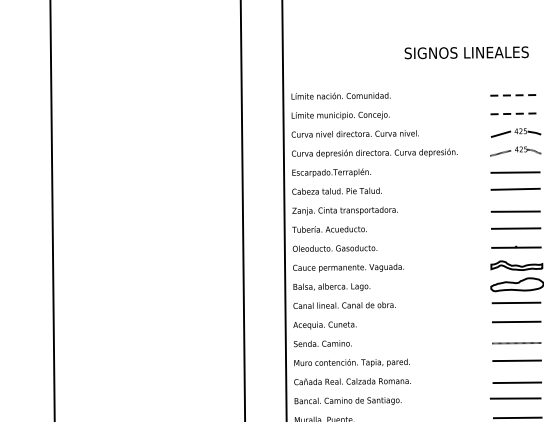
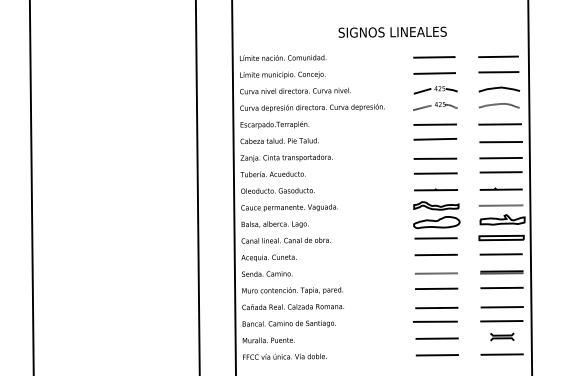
text: (466, 51) -> (392, 31), moved
line: (514, 95) -> (434, 57), dashed -> solid
line: (515, 113) -> (435, 73), dashed -> solid

